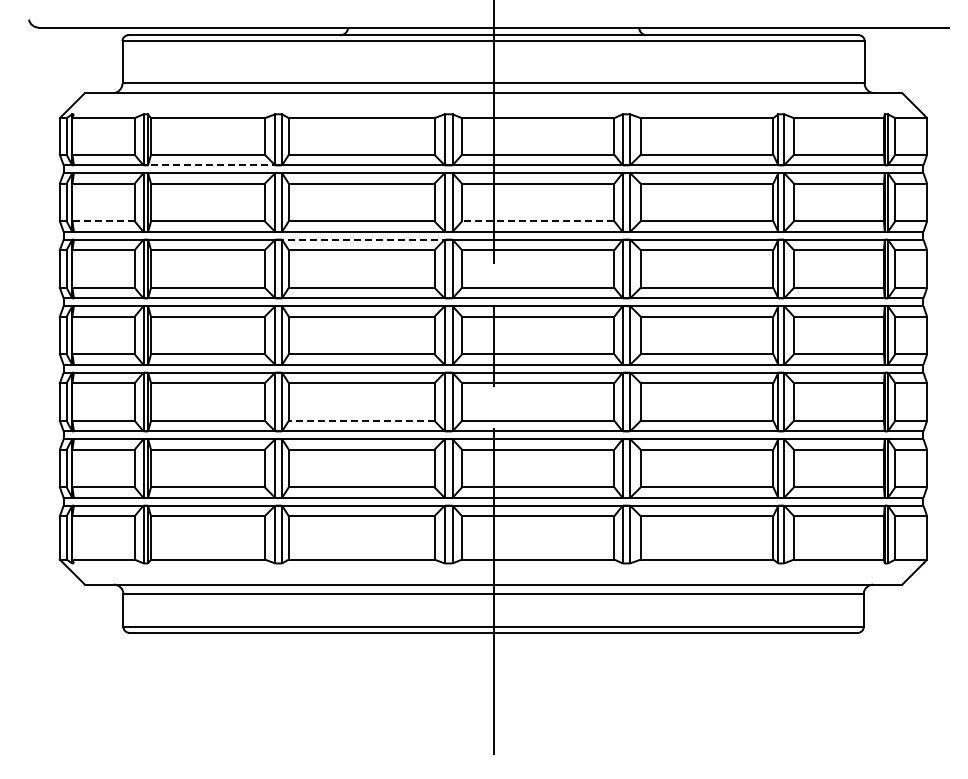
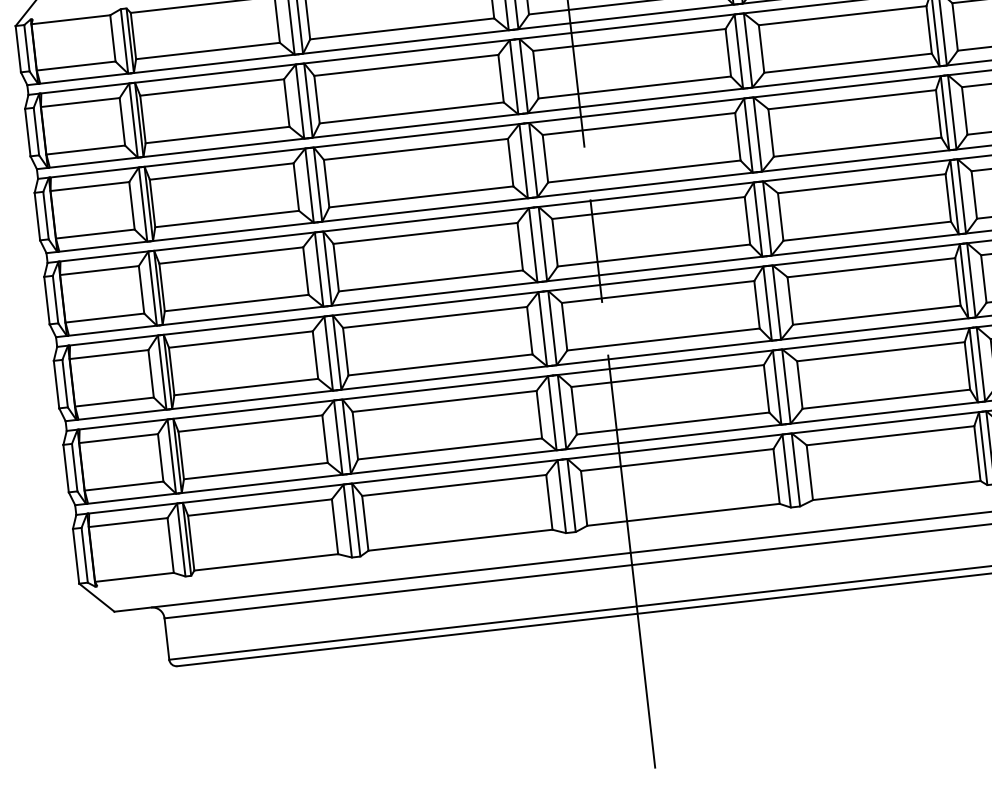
line: (211, 165) -> (214, 64), dashed -> solid
line: (103, 221) -> (85, 150), dashed -> solid
line: (537, 221) -> (633, 87), dashed -> solid
line: (363, 239) -> (416, 135), dashed -> solid
line: (361, 420) -> (440, 364), dashed -> solid

